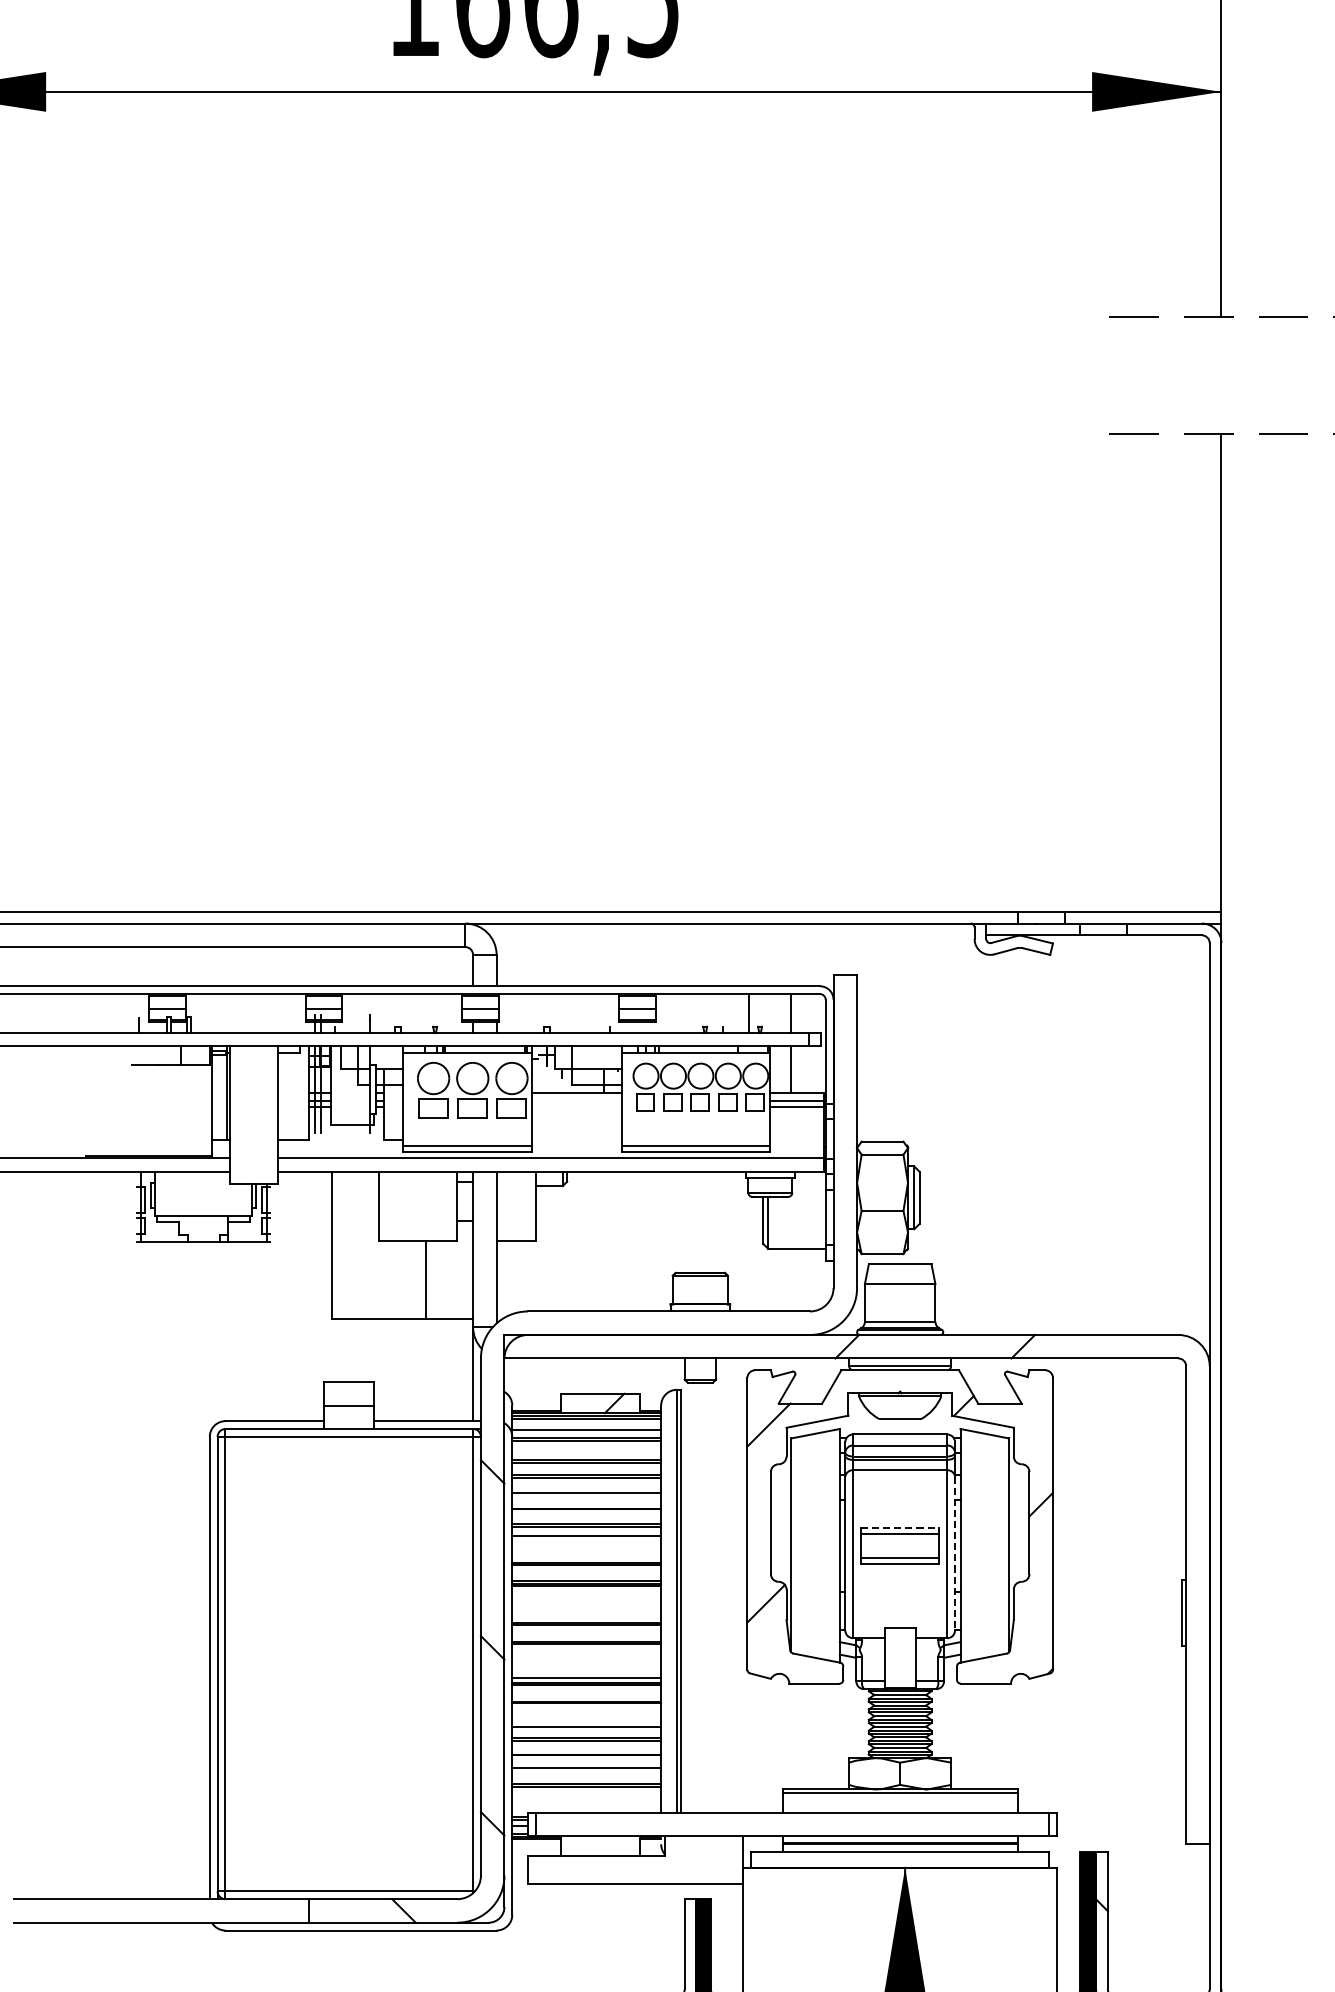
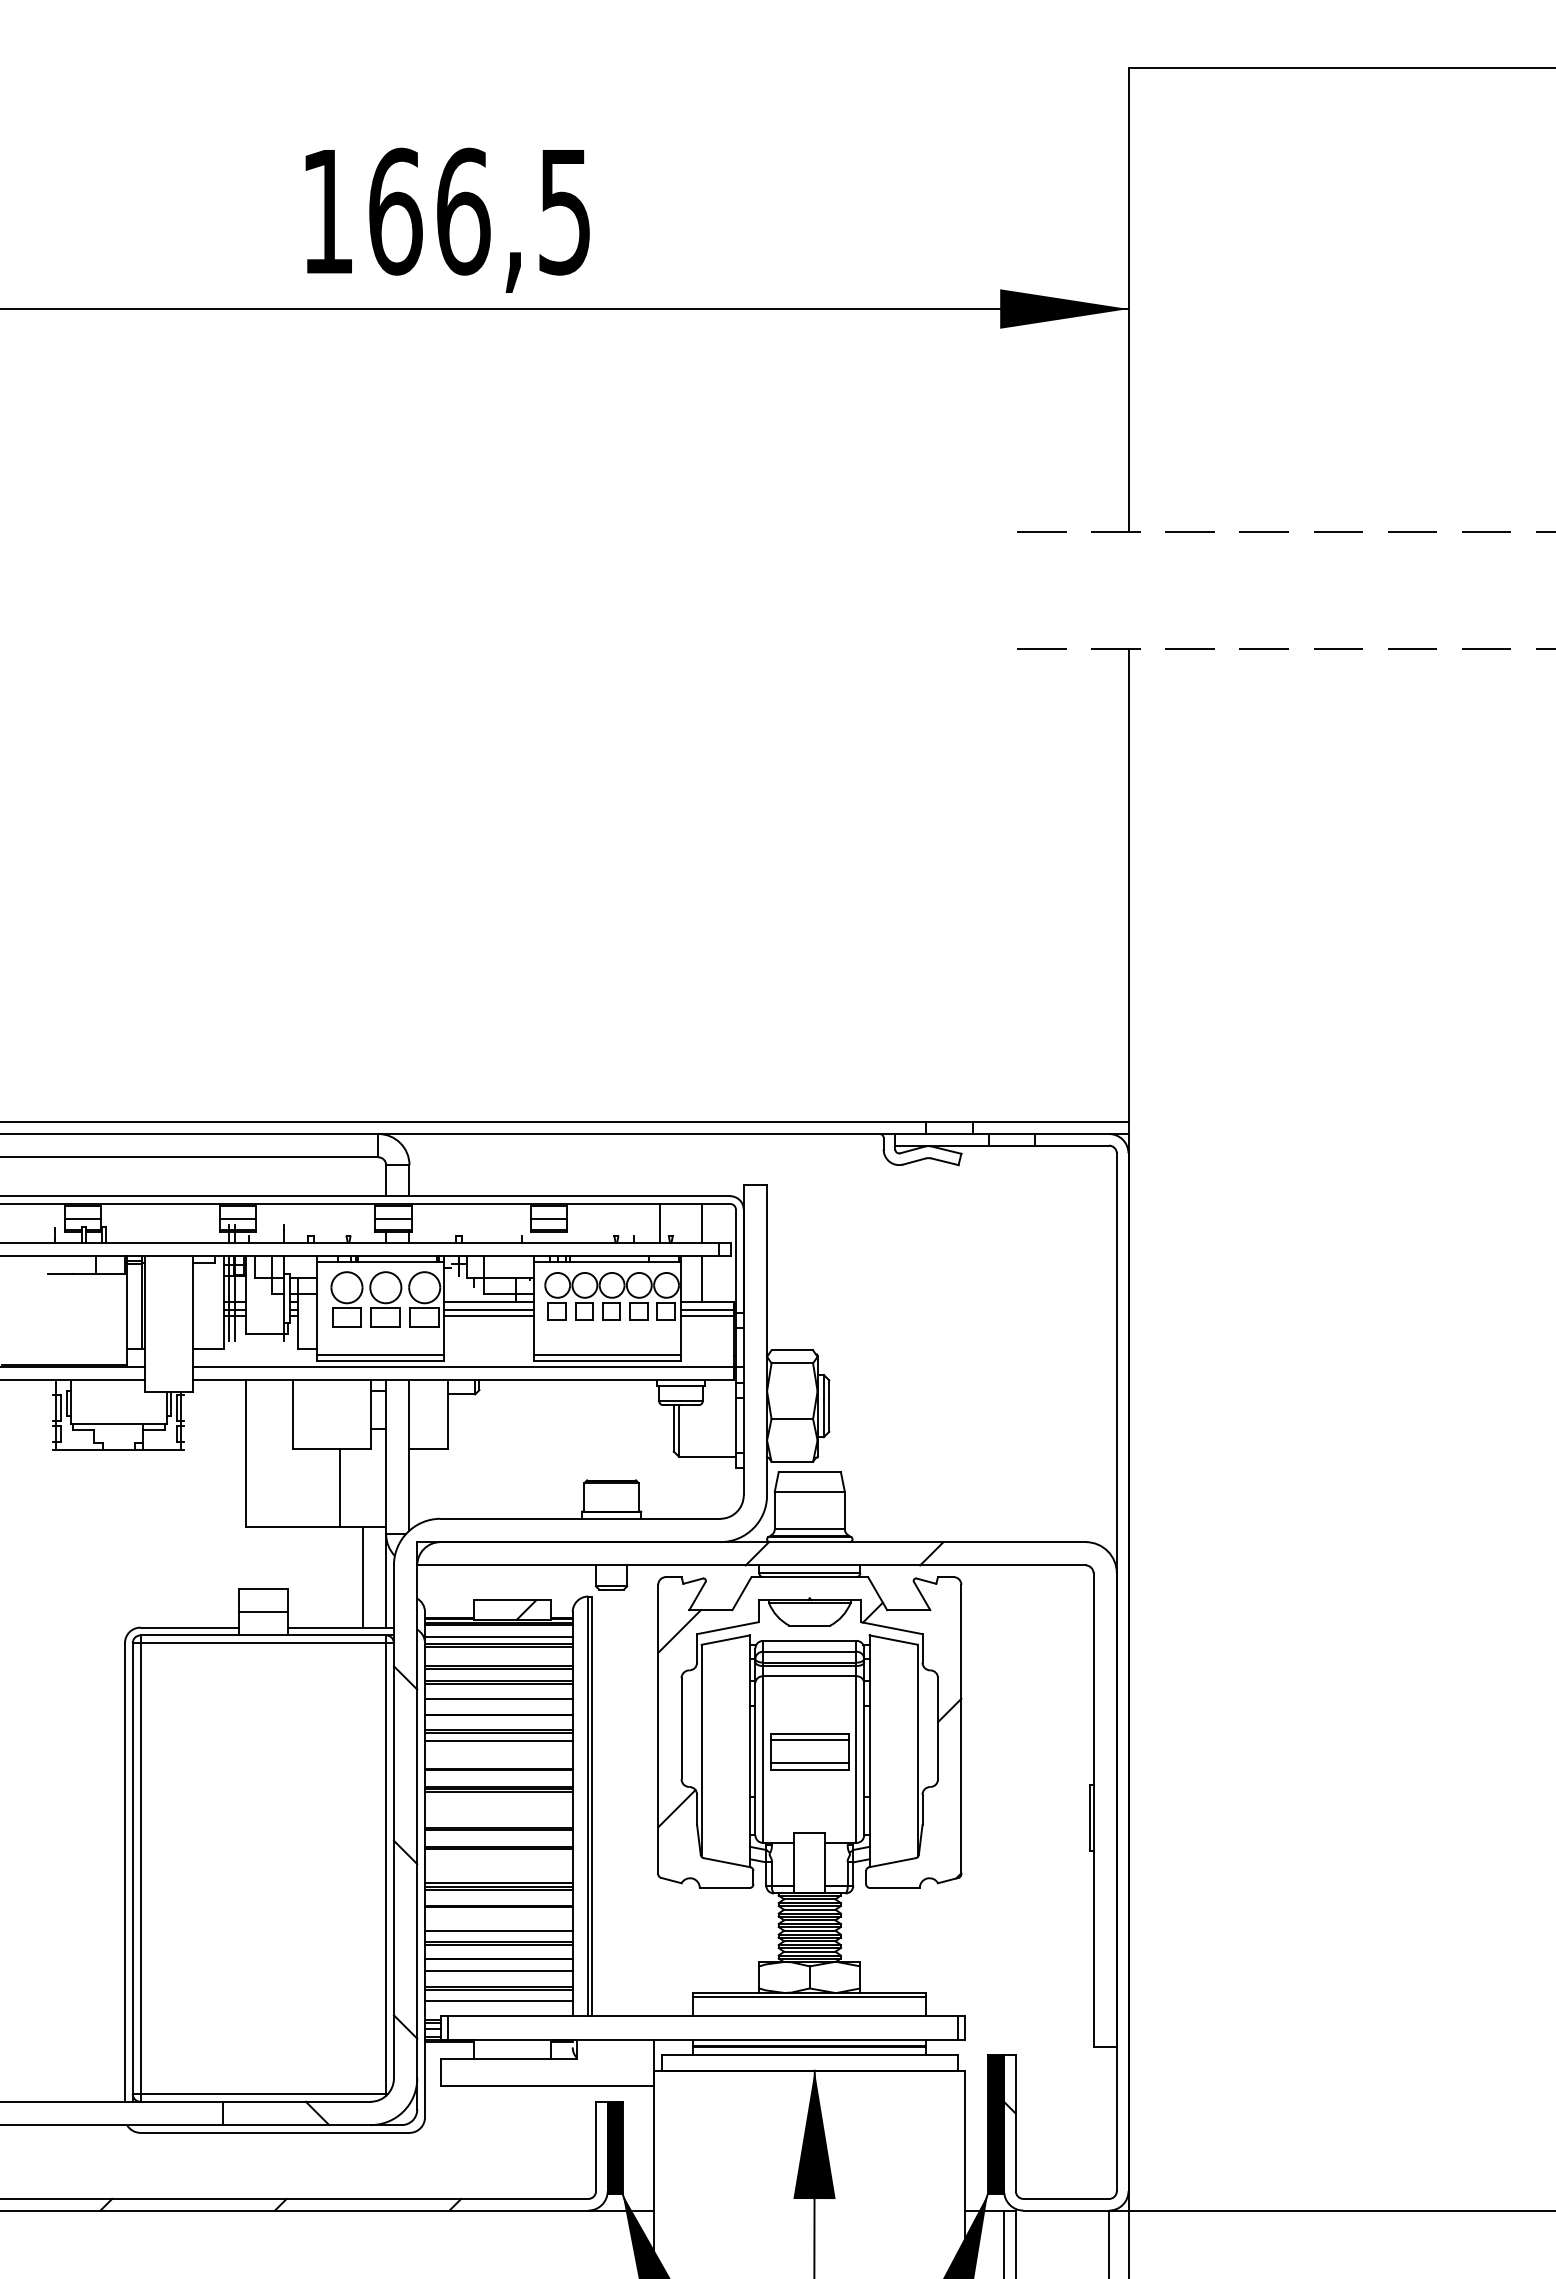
line: (577, 1101) -> (489, 1310), added
line: (577, 1106) -> (489, 1315), added
line: (449, 1369) -> (362, 1576), added
line: (899, 1527) -> (809, 1733), dashed -> solid
line: (955, 1554) -> (864, 1759), dashed -> solid
line: (586, 1798) -> (498, 2001), added

